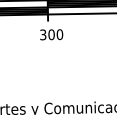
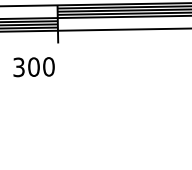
text: (51, 34) -> (33, 66), moved

